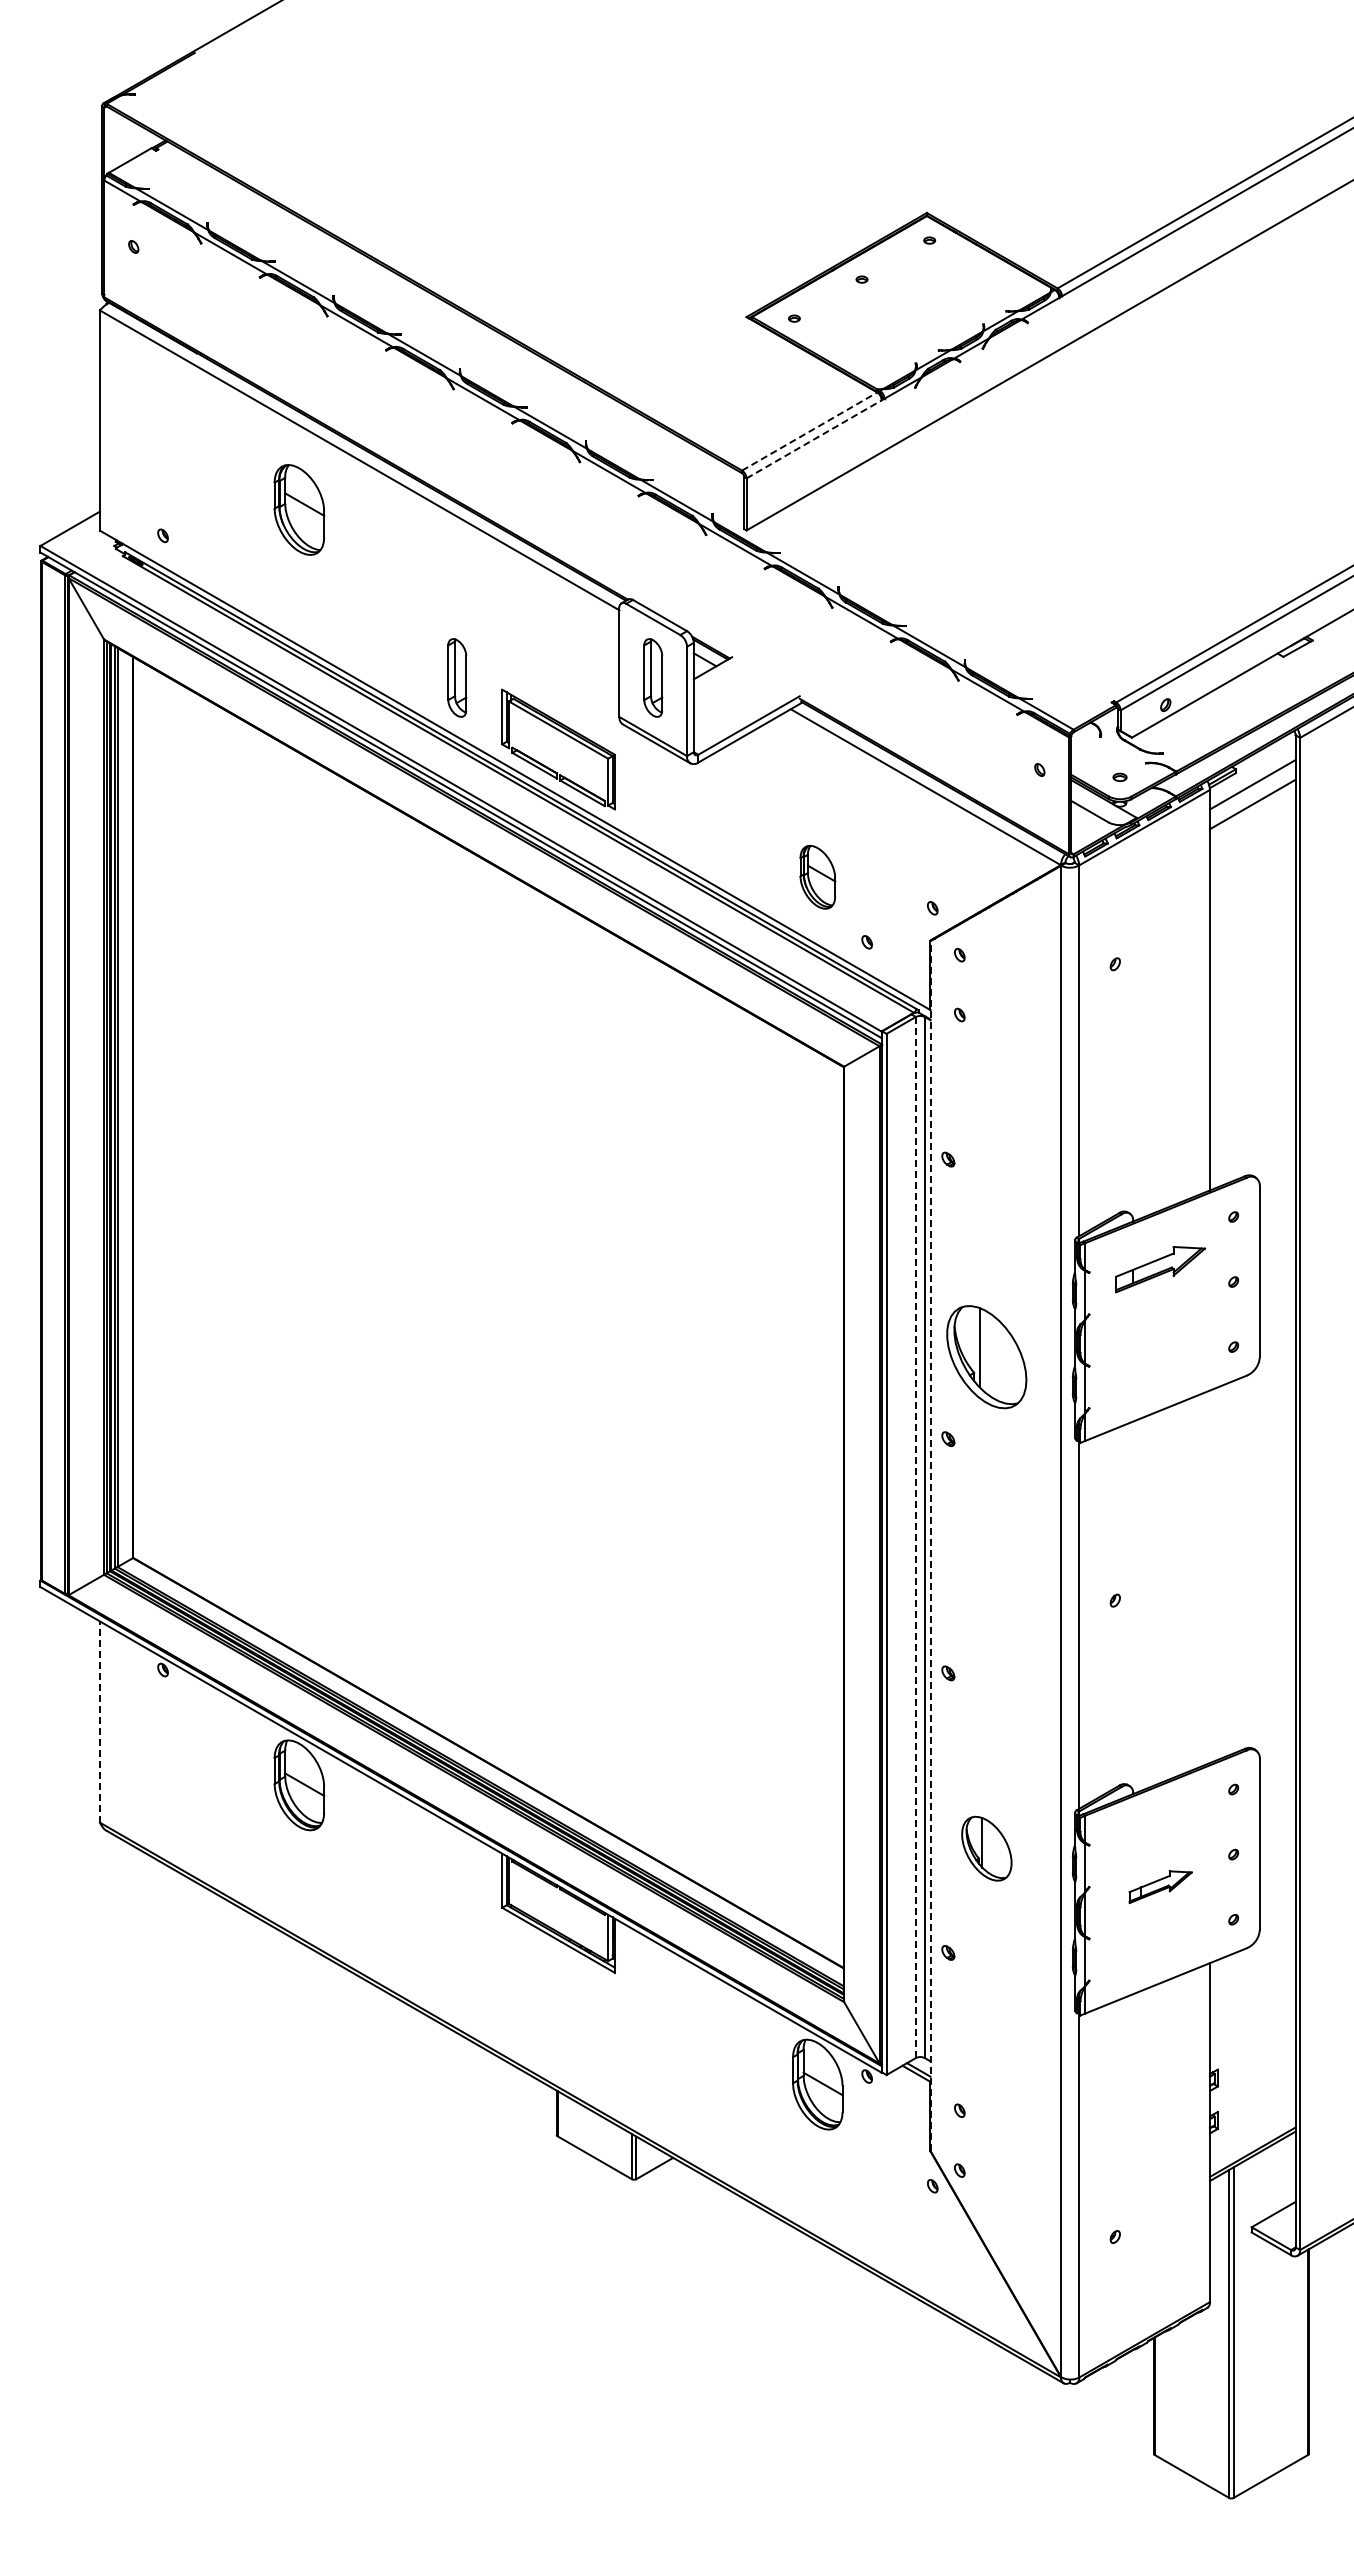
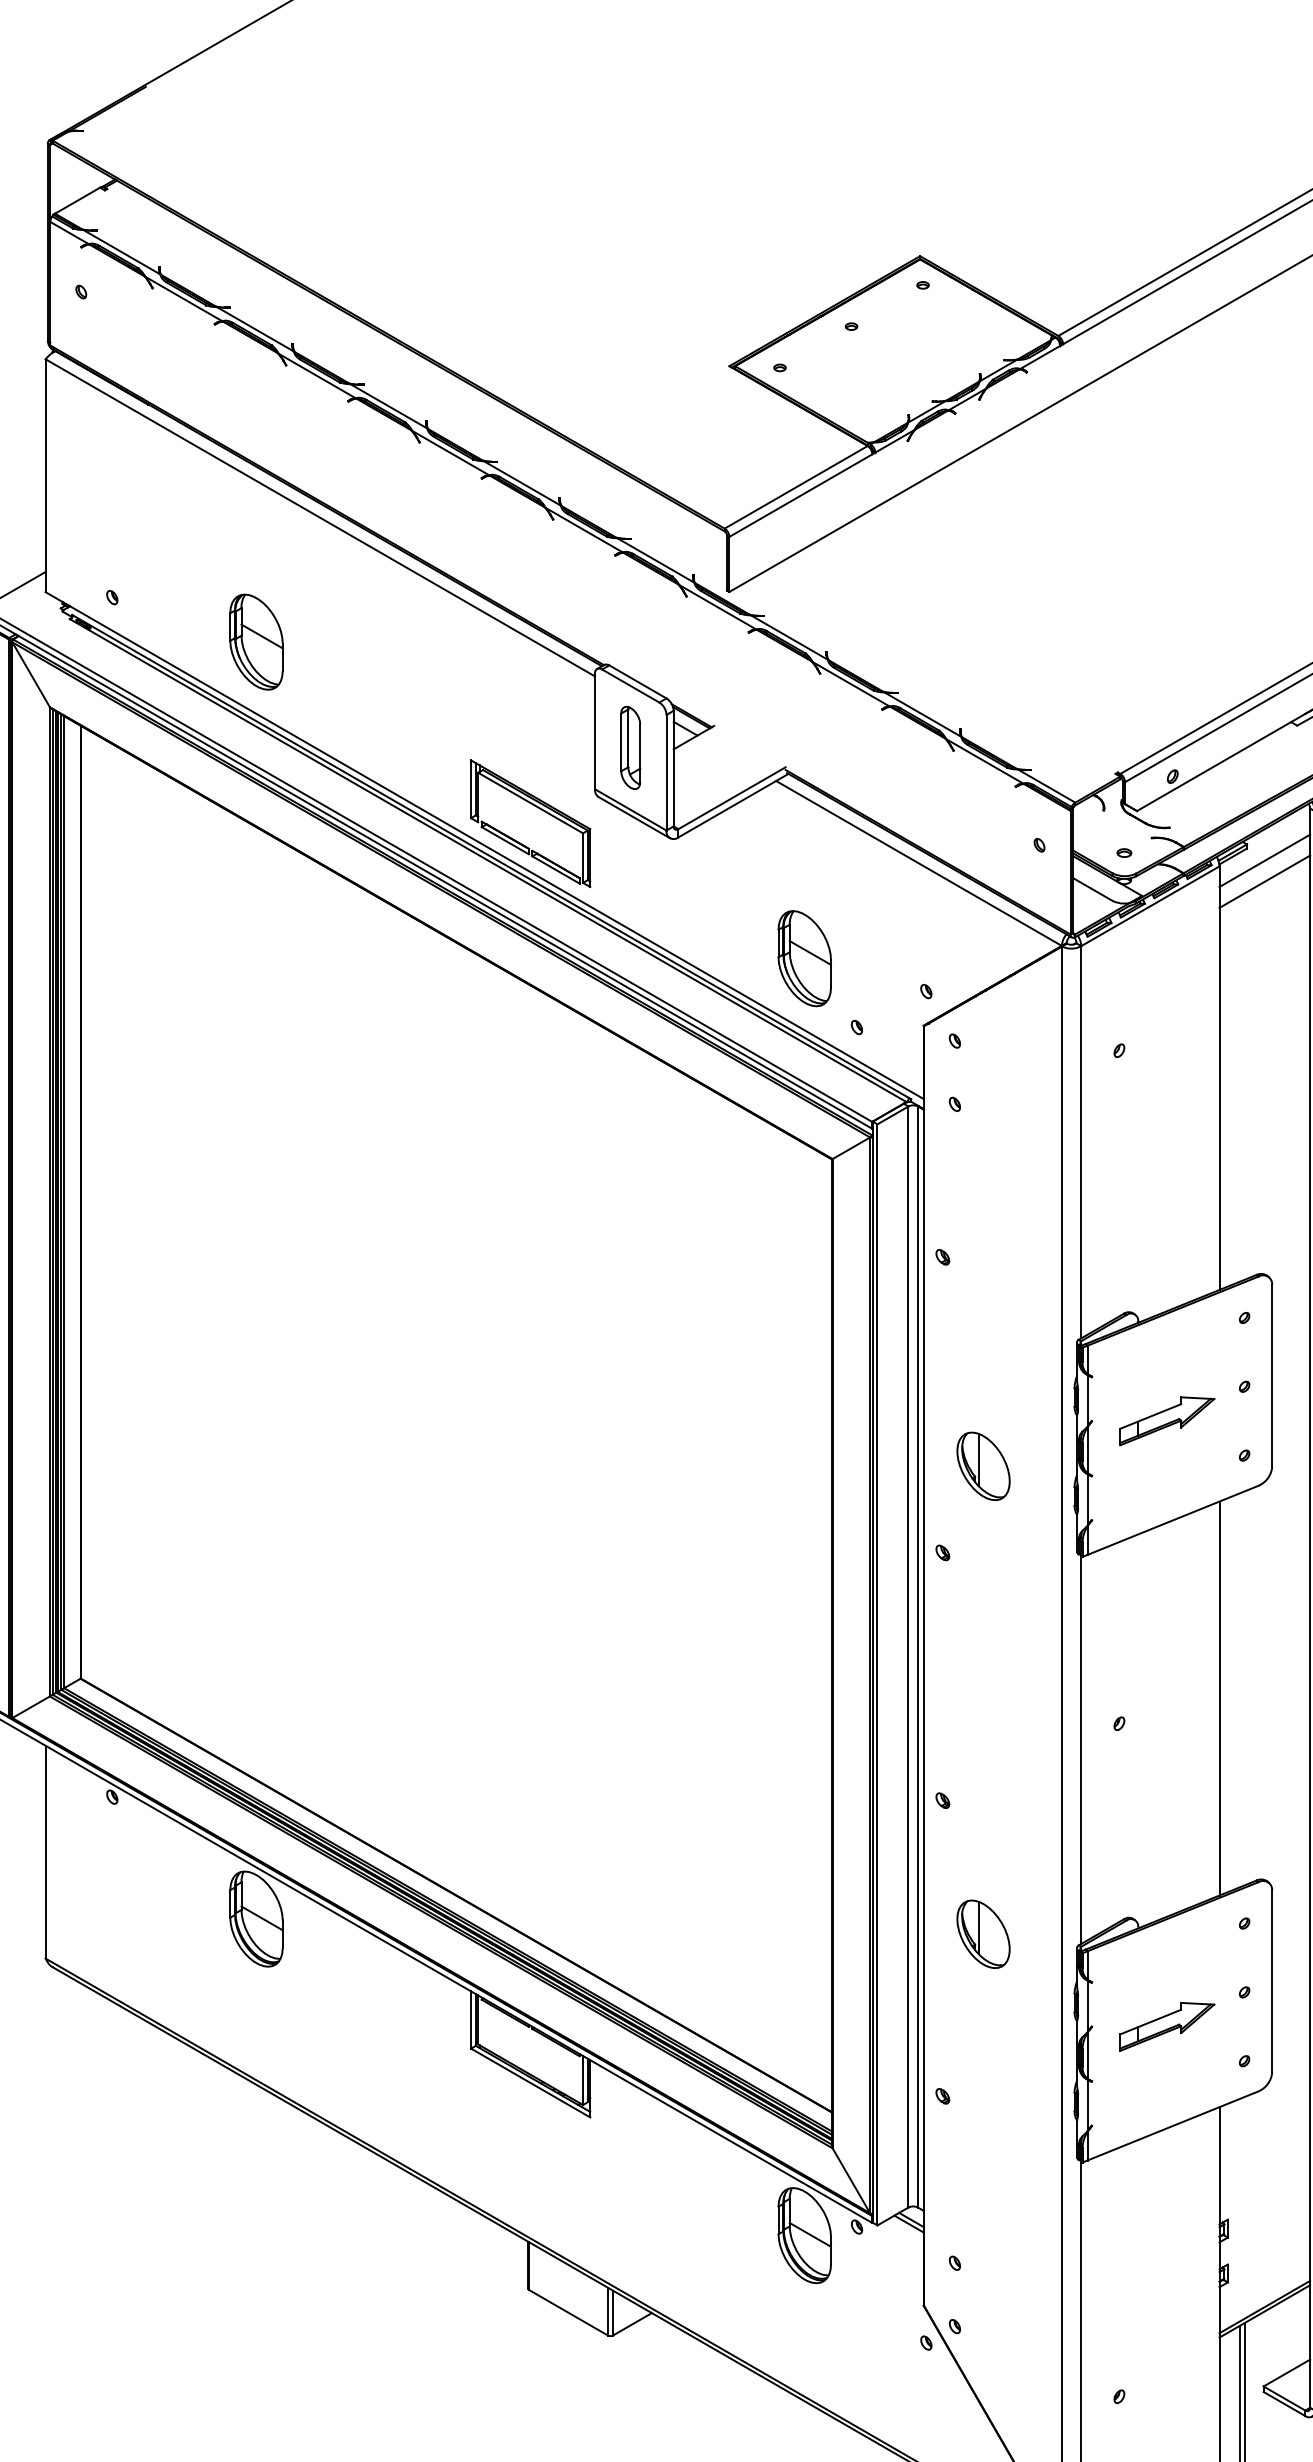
line: (810, 431) -> (797, 487), dashed -> solid
line: (814, 439) -> (801, 495), dashed -> solid
part: (299, 509) -> (256, 641), moved
part: (457, 677) -> (423, 747), removed
part: (817, 877) -> (804, 958), size x1.43
part: (1160, 1269) -> (1167, 1421), moved
part: (986, 1357) -> (983, 1466), size x0.62
line: (915, 1537) -> (908, 1656), dashed -> solid
line: (930, 1546) -> (923, 1666), dashed -> solid
line: (1210, 1576) -> (1220, 1698), added
line: (99, 1722) -> (45, 1852), dashed -> solid
part: (986, 1848) -> (983, 1934), moved
part: (1160, 1886) -> (1167, 2026), size x1.43

